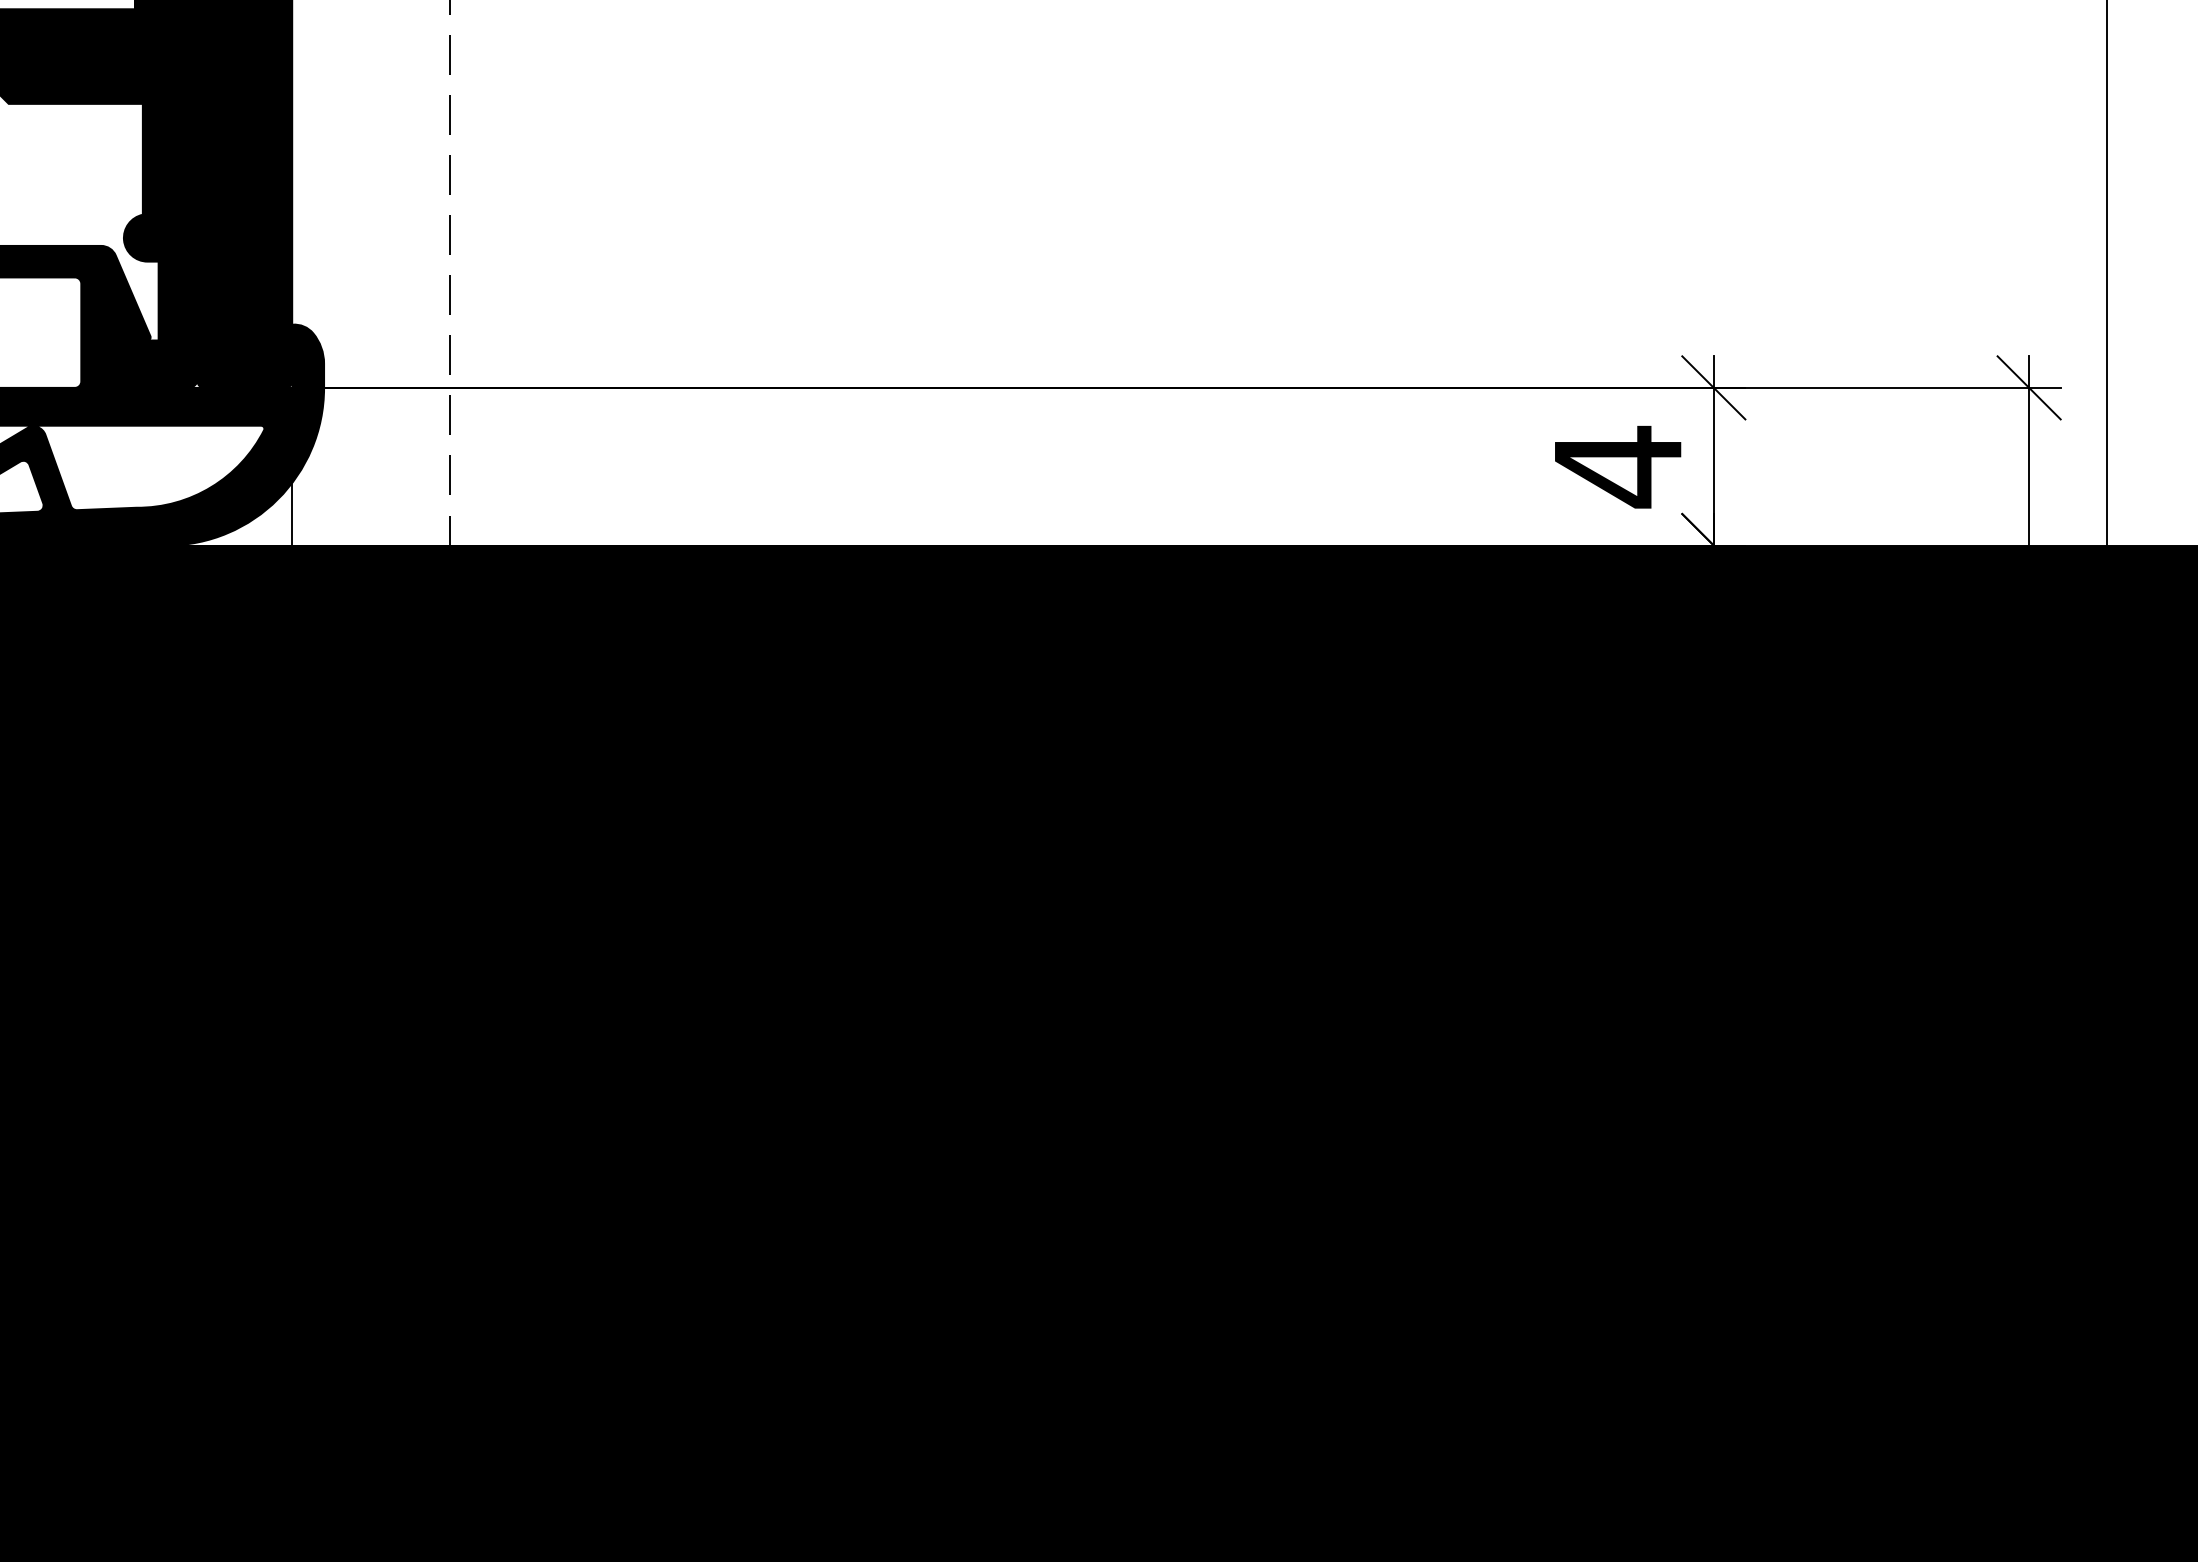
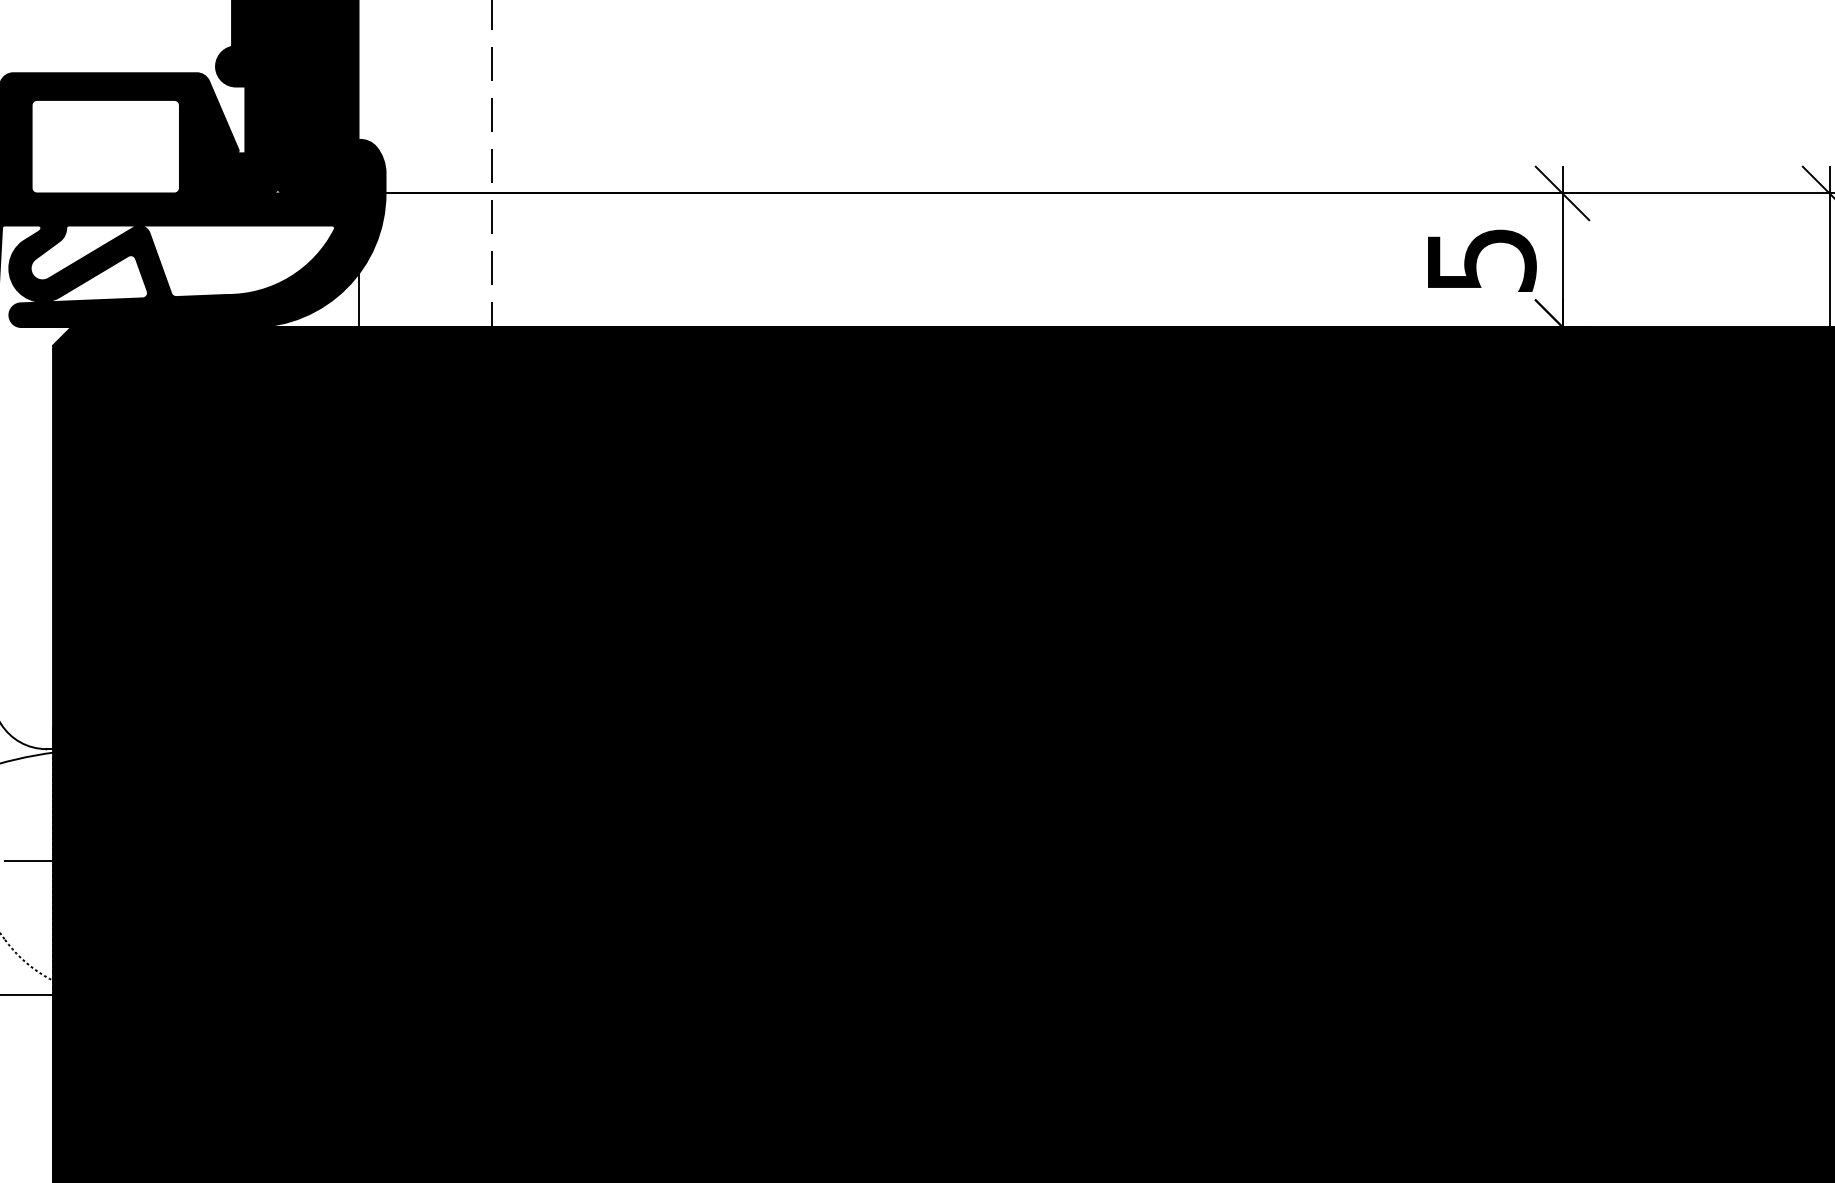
text: (1619, 466) -> (1482, 260), 4 -> 5

